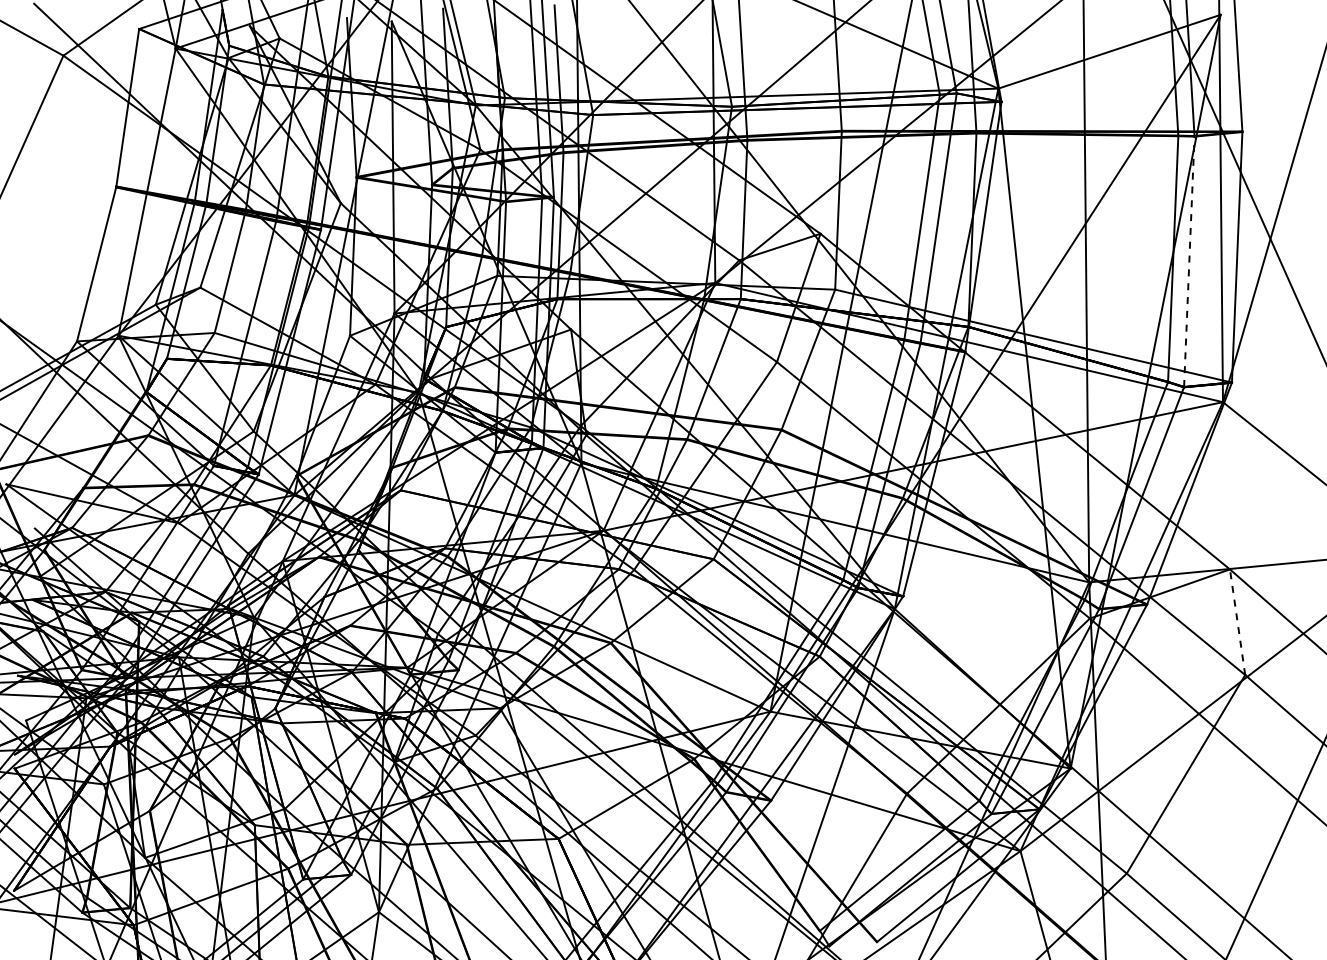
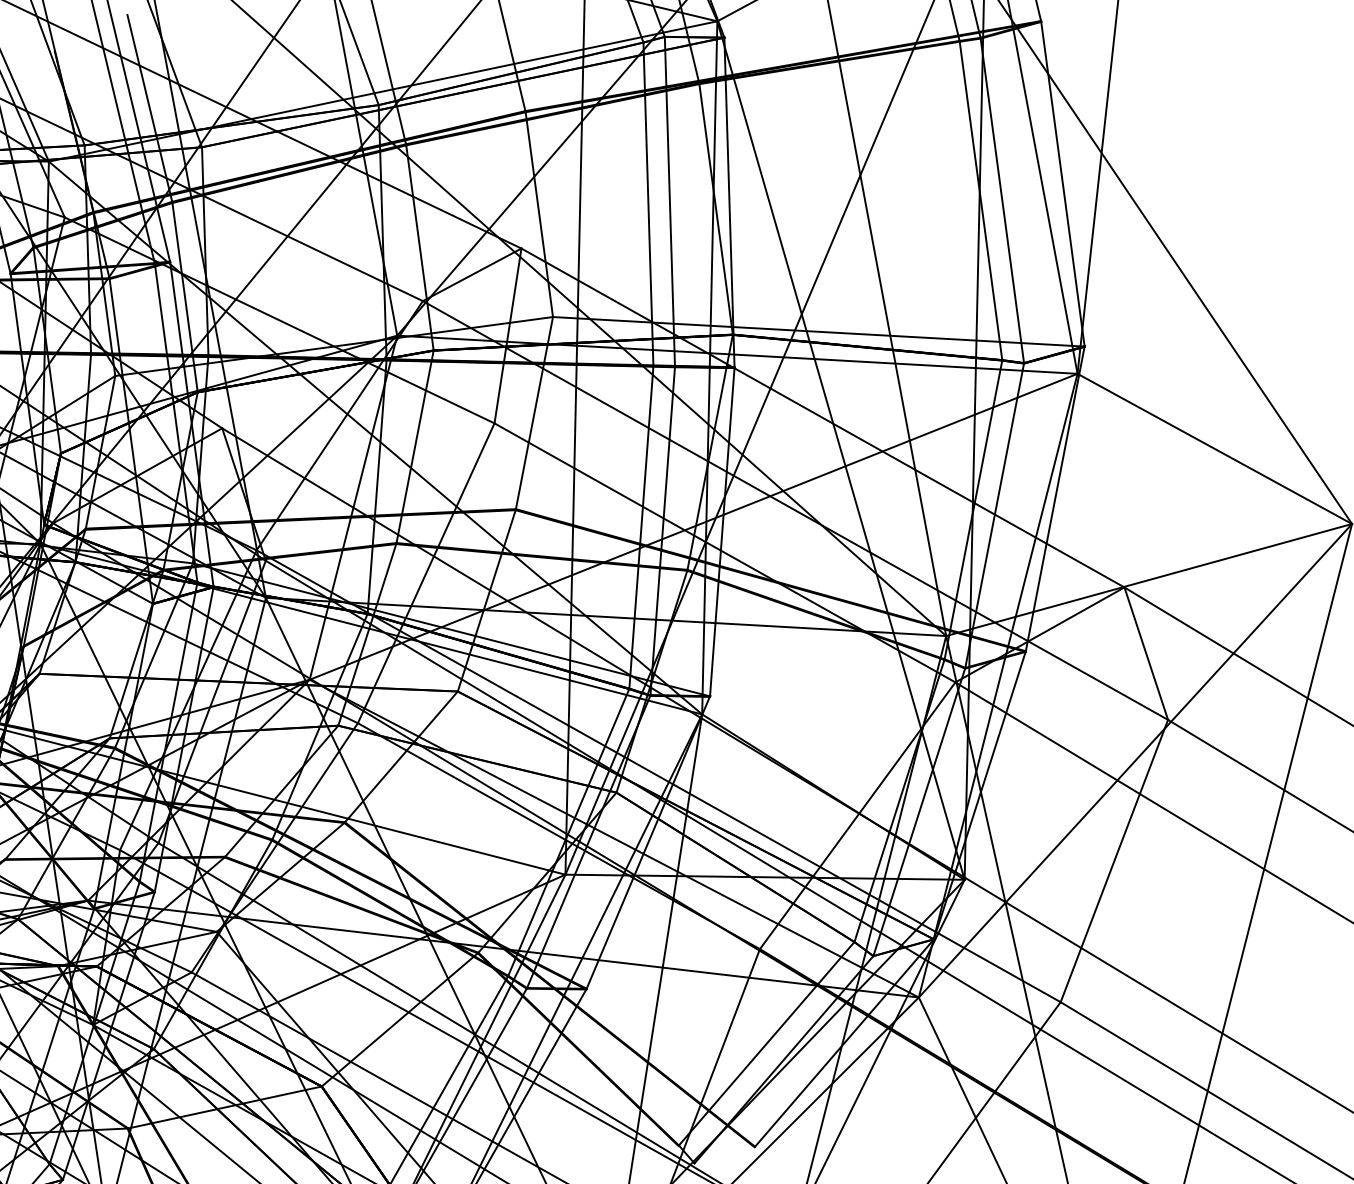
line: (1189, 261) -> (1002, 200), dashed -> solid
line: (1237, 621) -> (1145, 652), dashed -> solid

